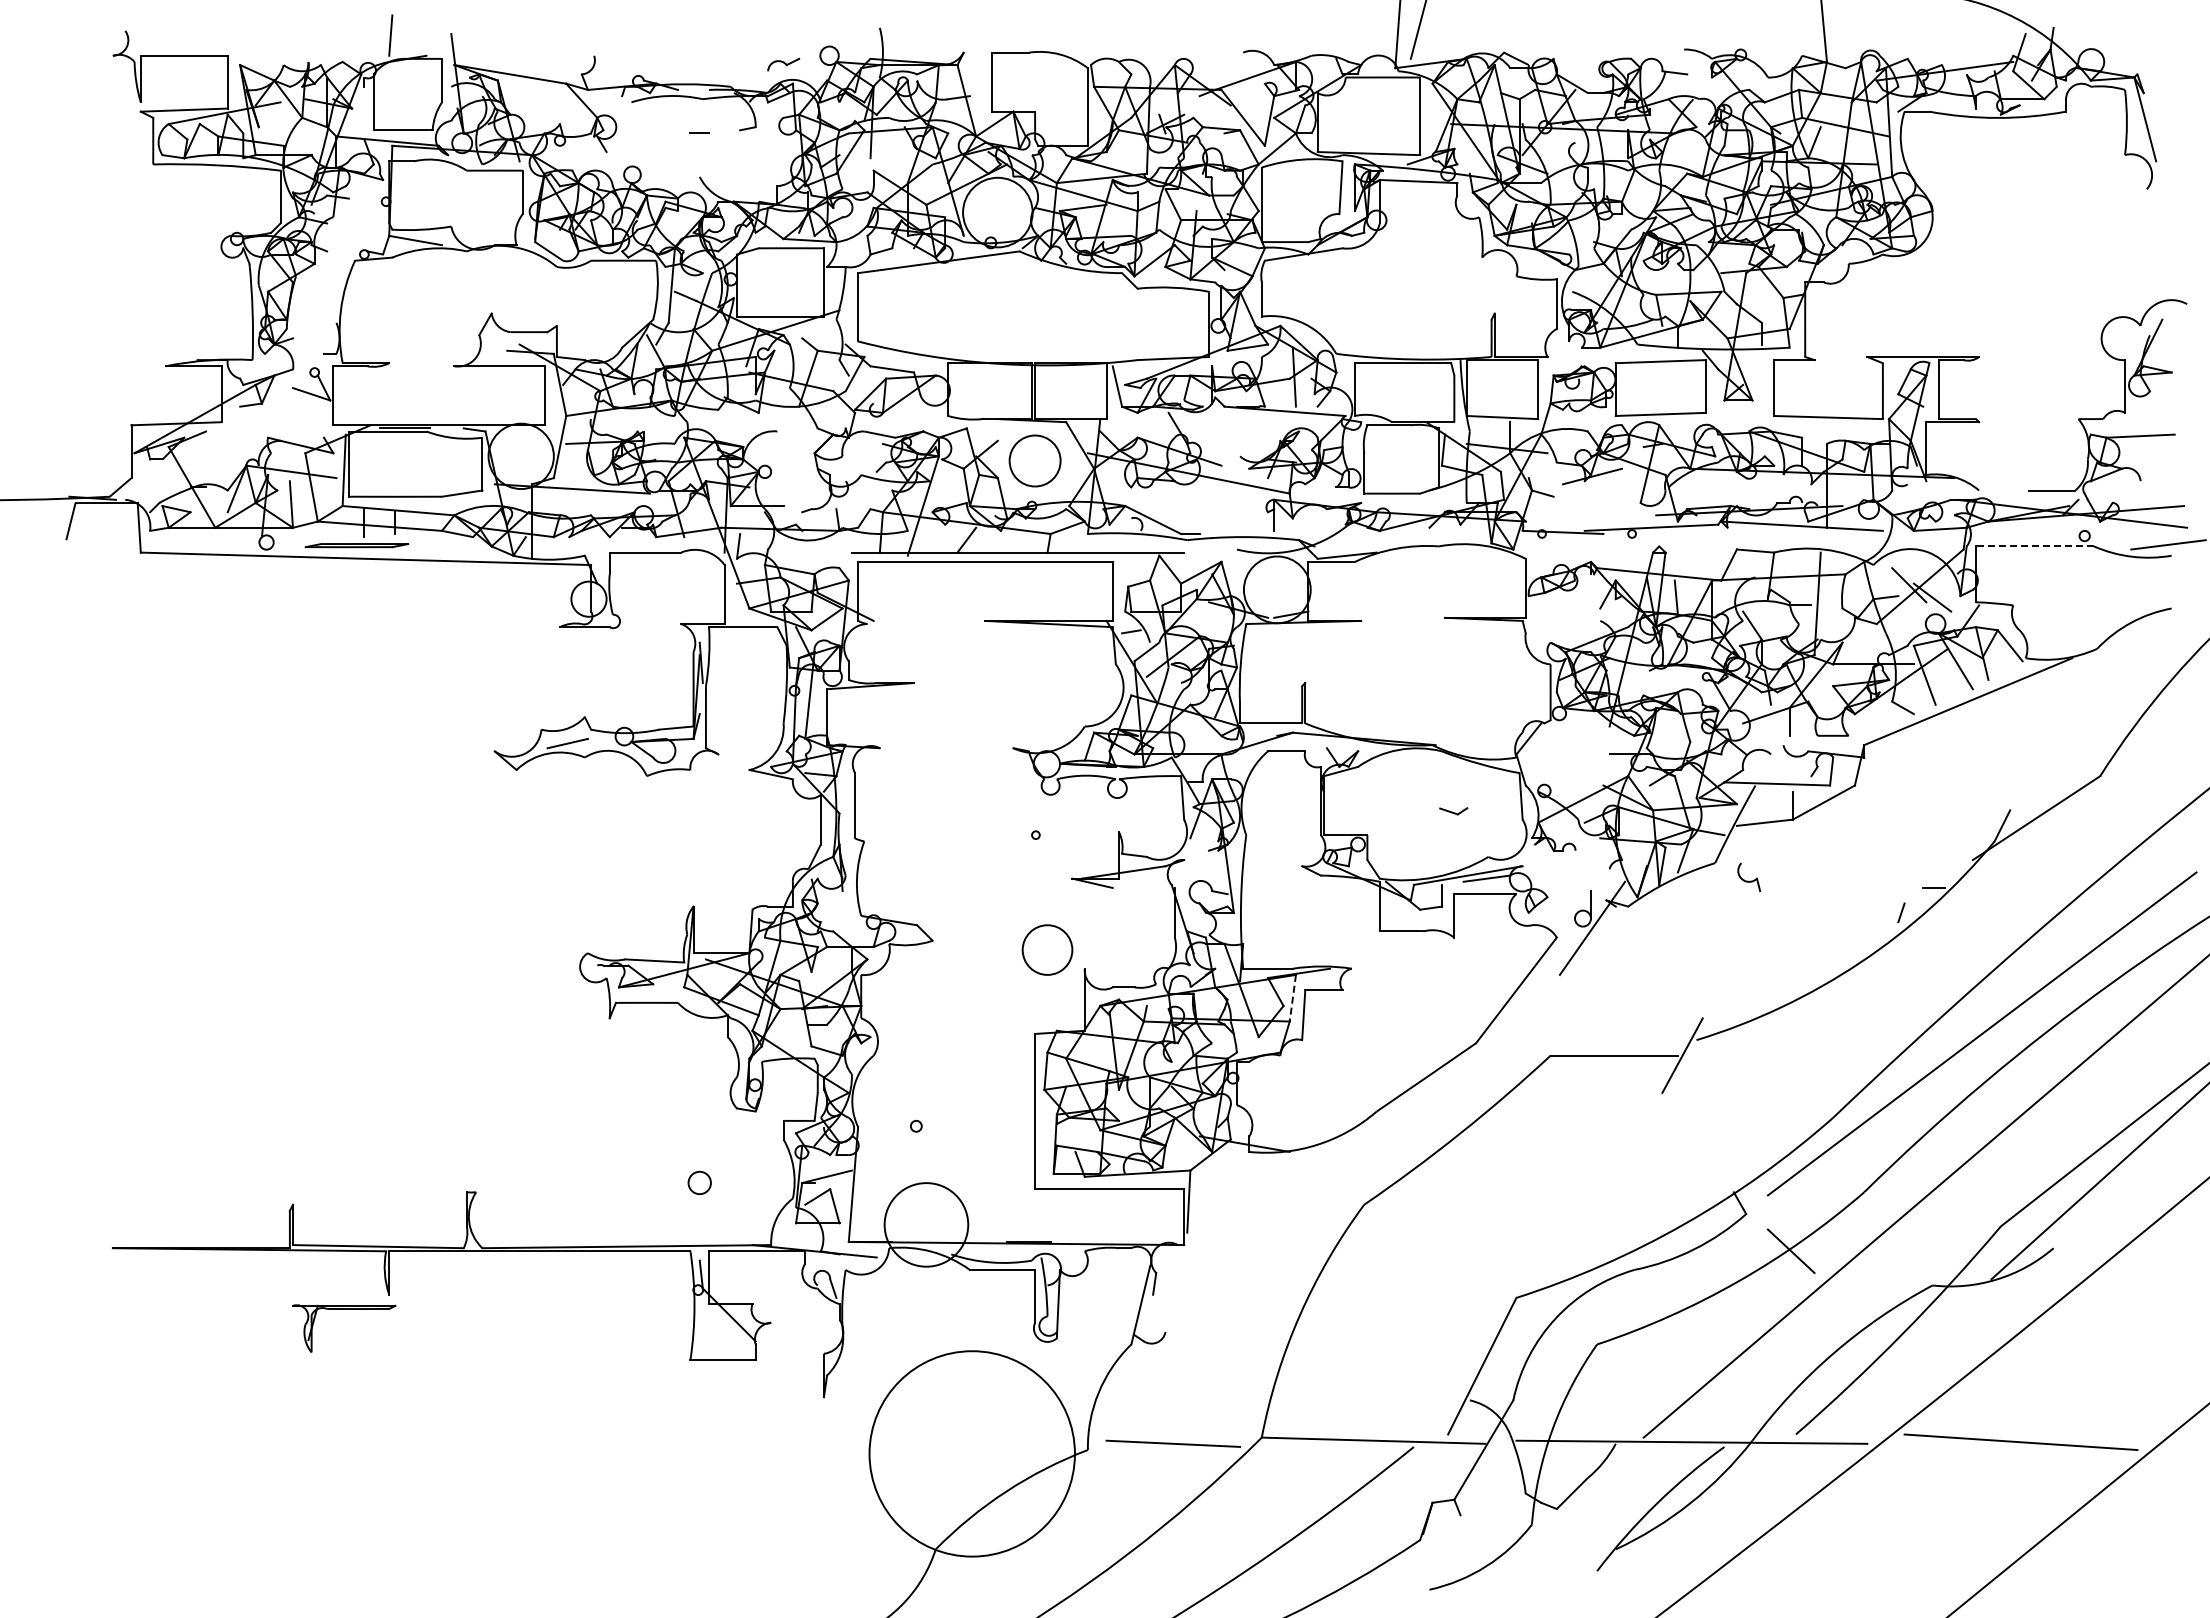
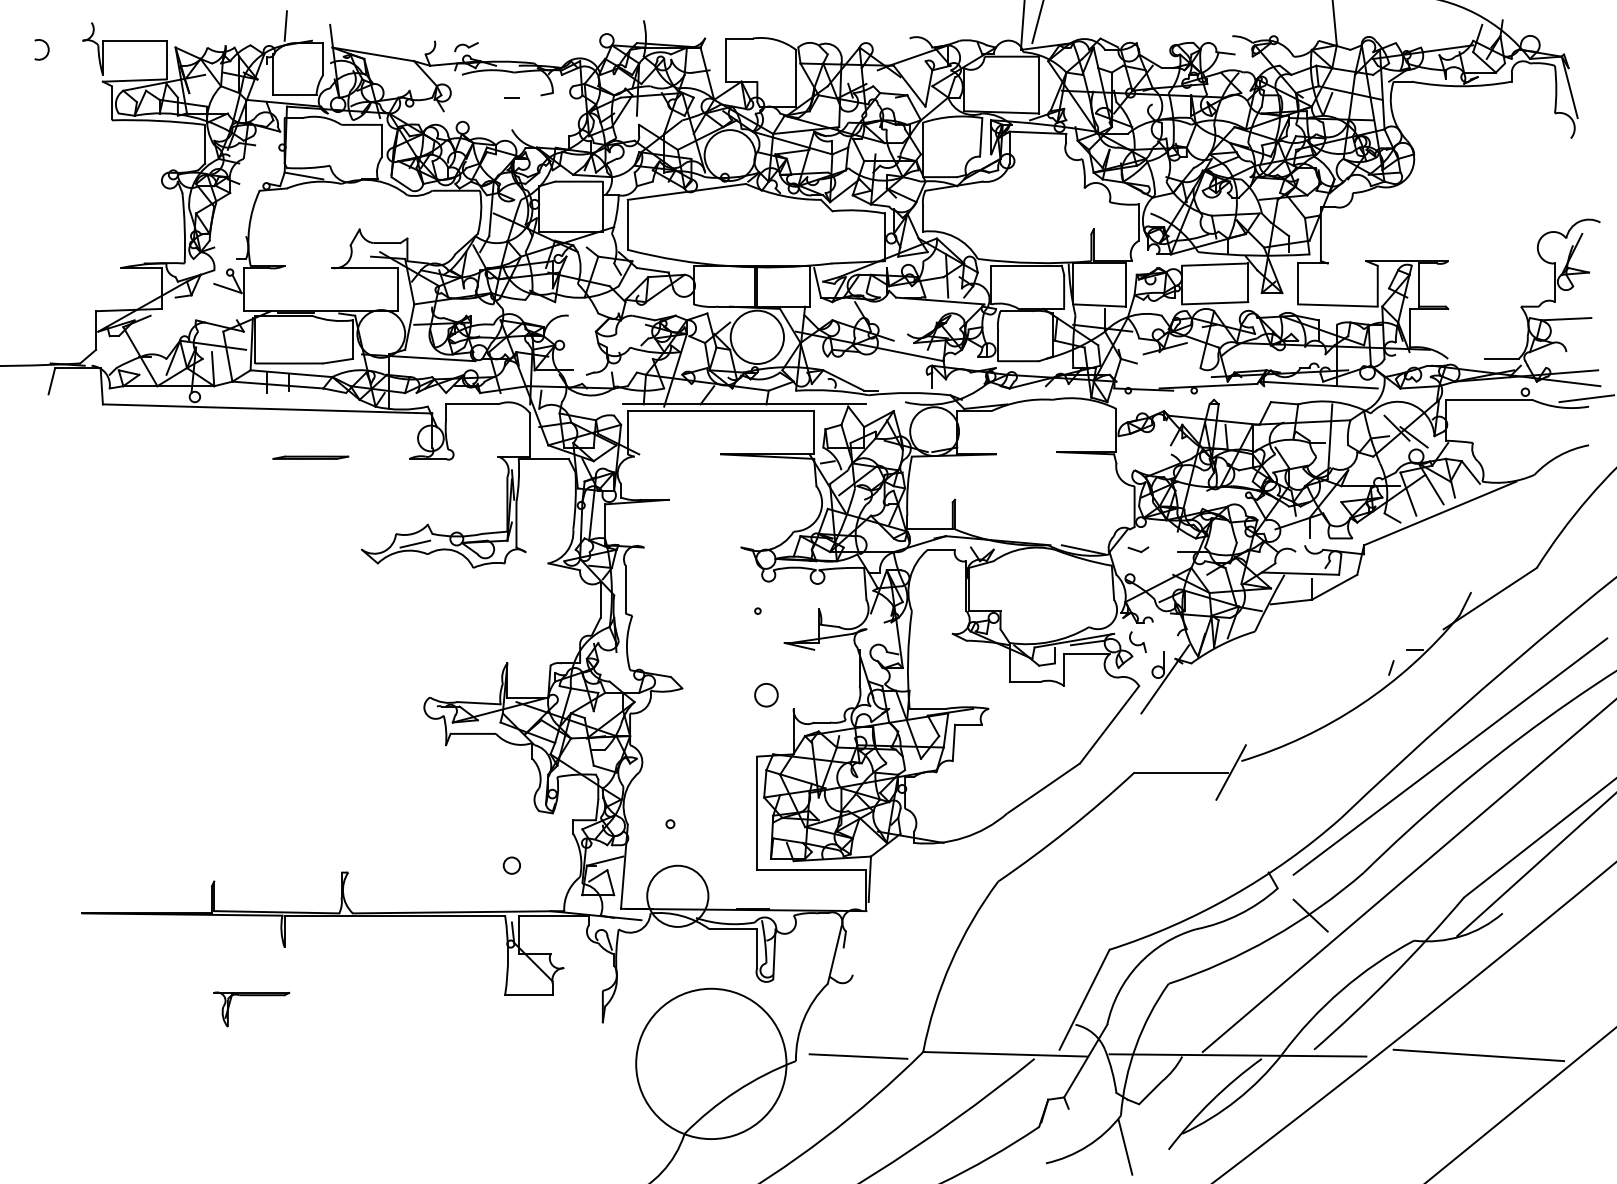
part: (783, 64) -> (466, 47), moved
arc: (65, 67) -> (47, 49), added
circle: (1034, 460) -> (756, 336), size x1.43
part: (356, 545) -> (310, 457), moved
line: (2035, 546) -> (1489, 399), dashed -> solid
line: (1480, 751) -> (1083, 549), added
part: (1453, 811) -> (1138, 549), moved
part: (1749, 876) -> (1138, 641), moved
circle: (1047, 949) -> (766, 694), size x0.62
line: (1292, 998) -> (945, 730), dashed -> solid
part: (344, 1309) -> (251, 995), moved
line: (1537, 1567) -> (1125, 1147), added

